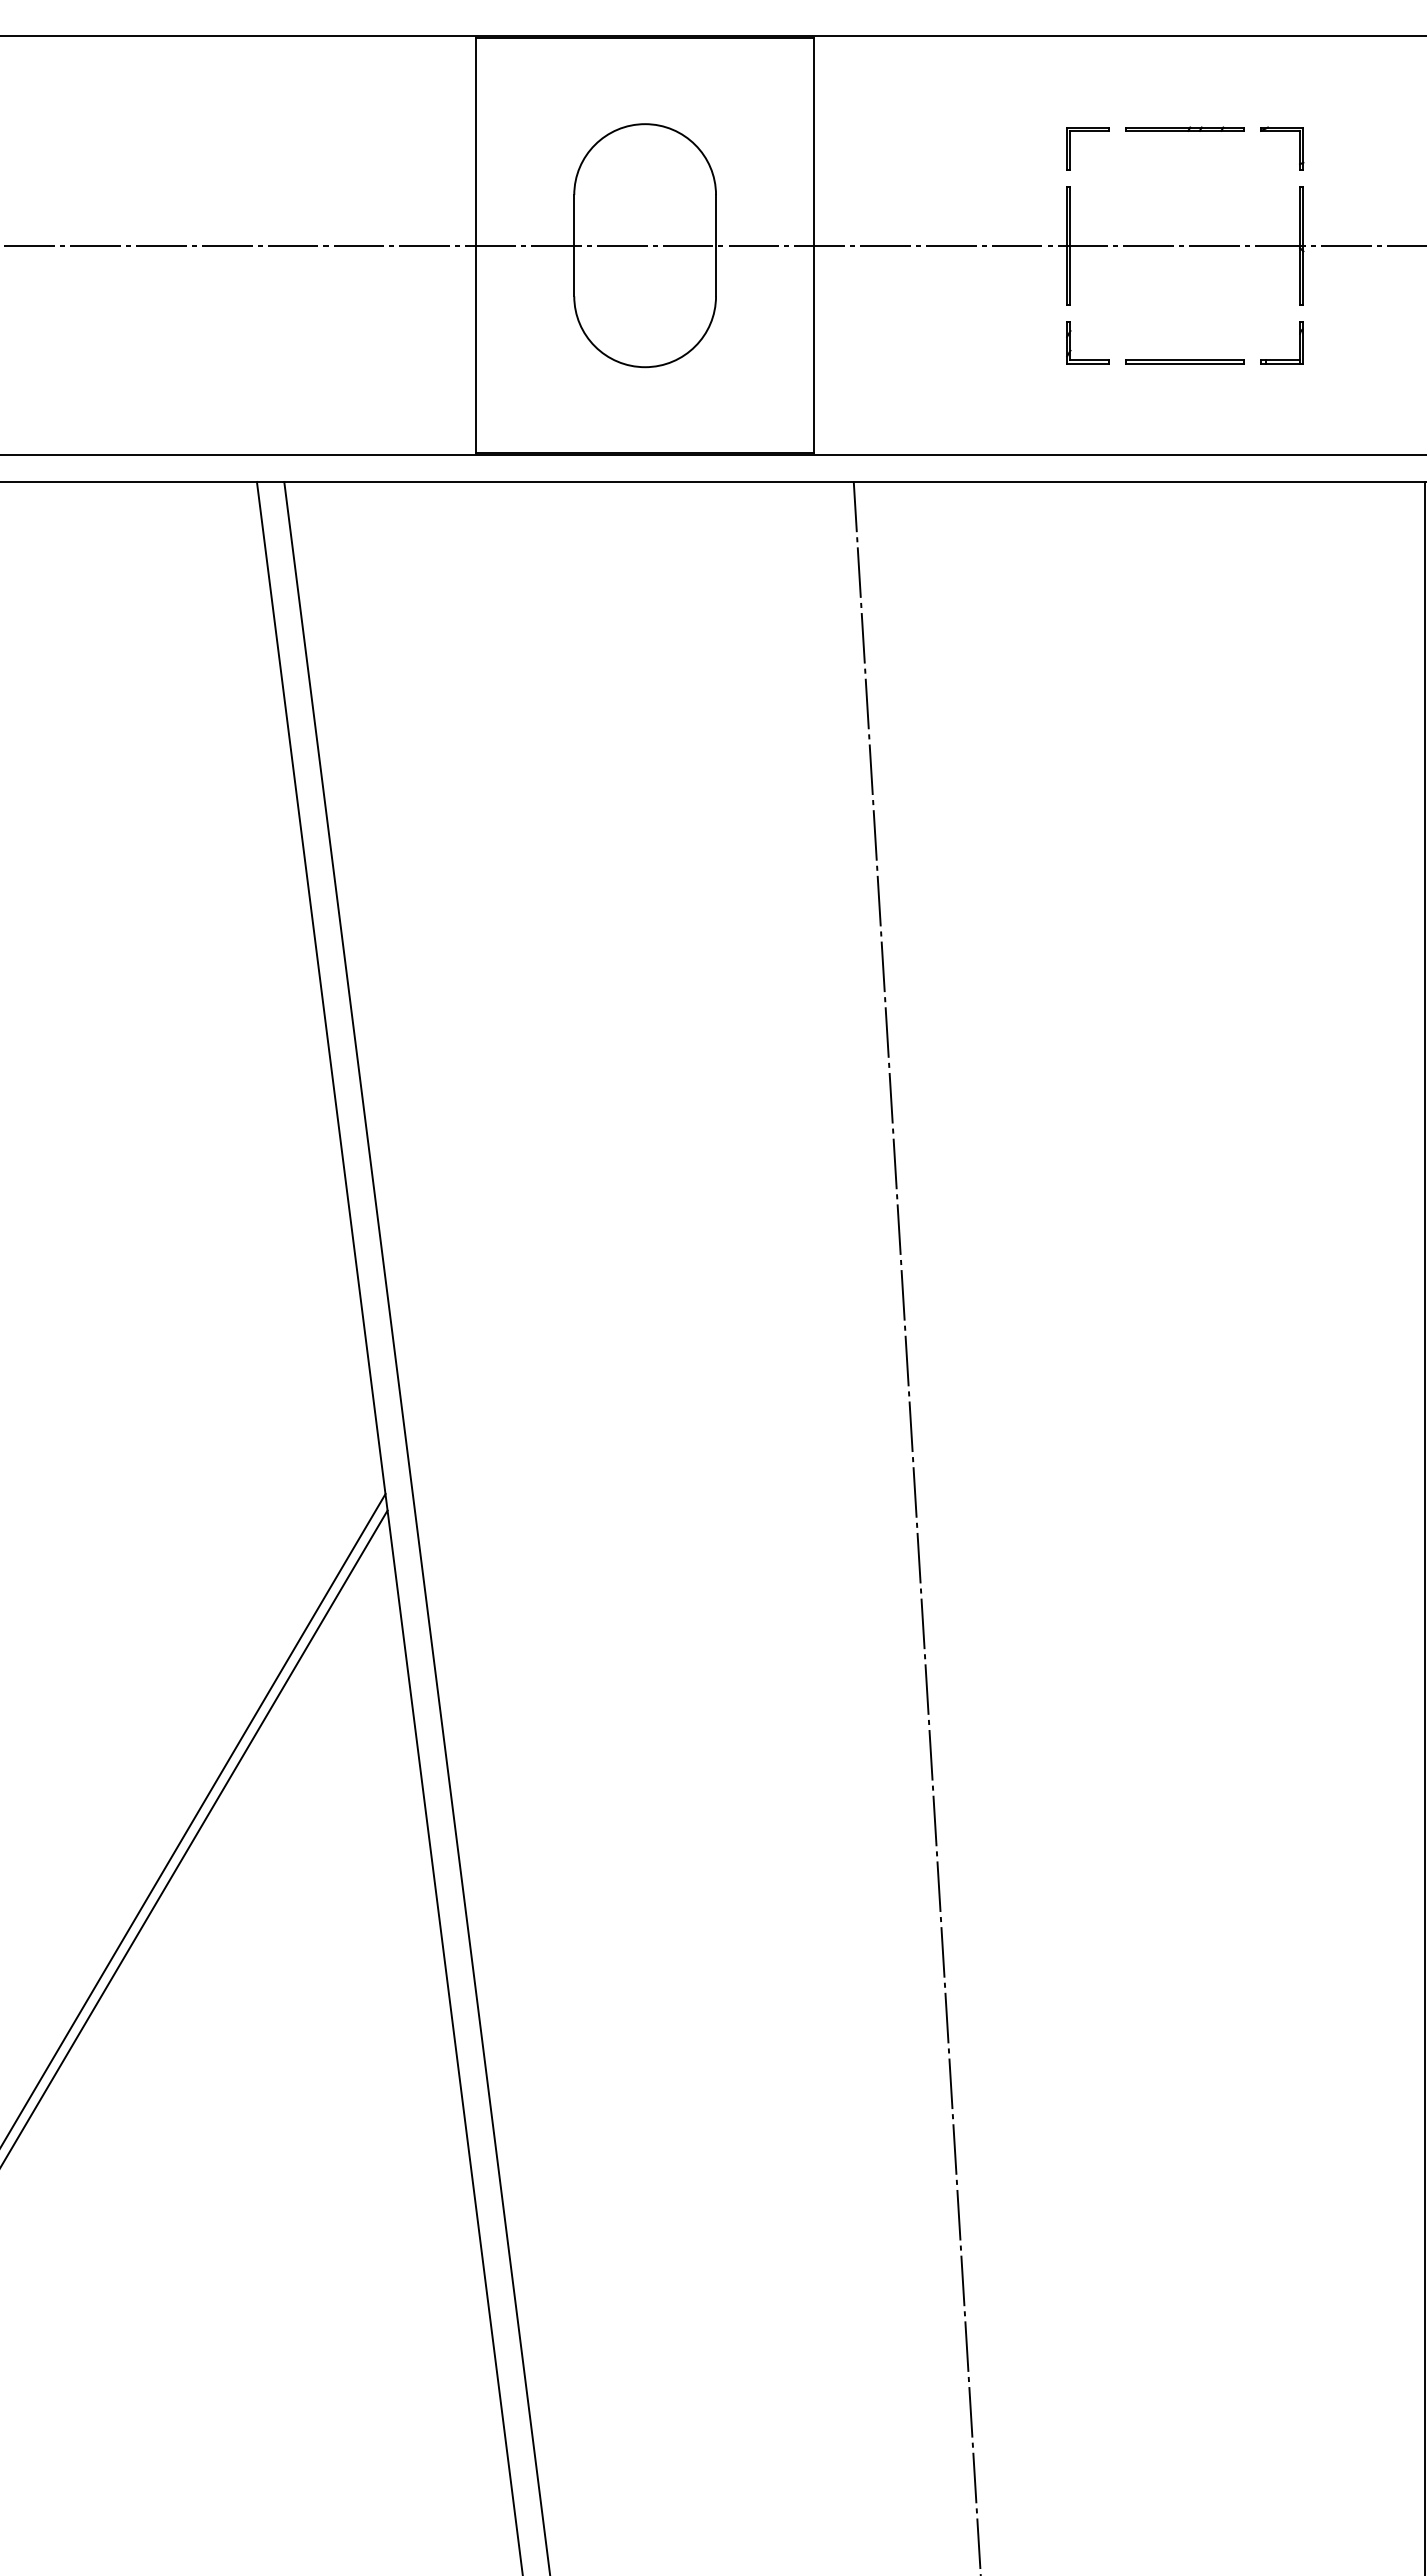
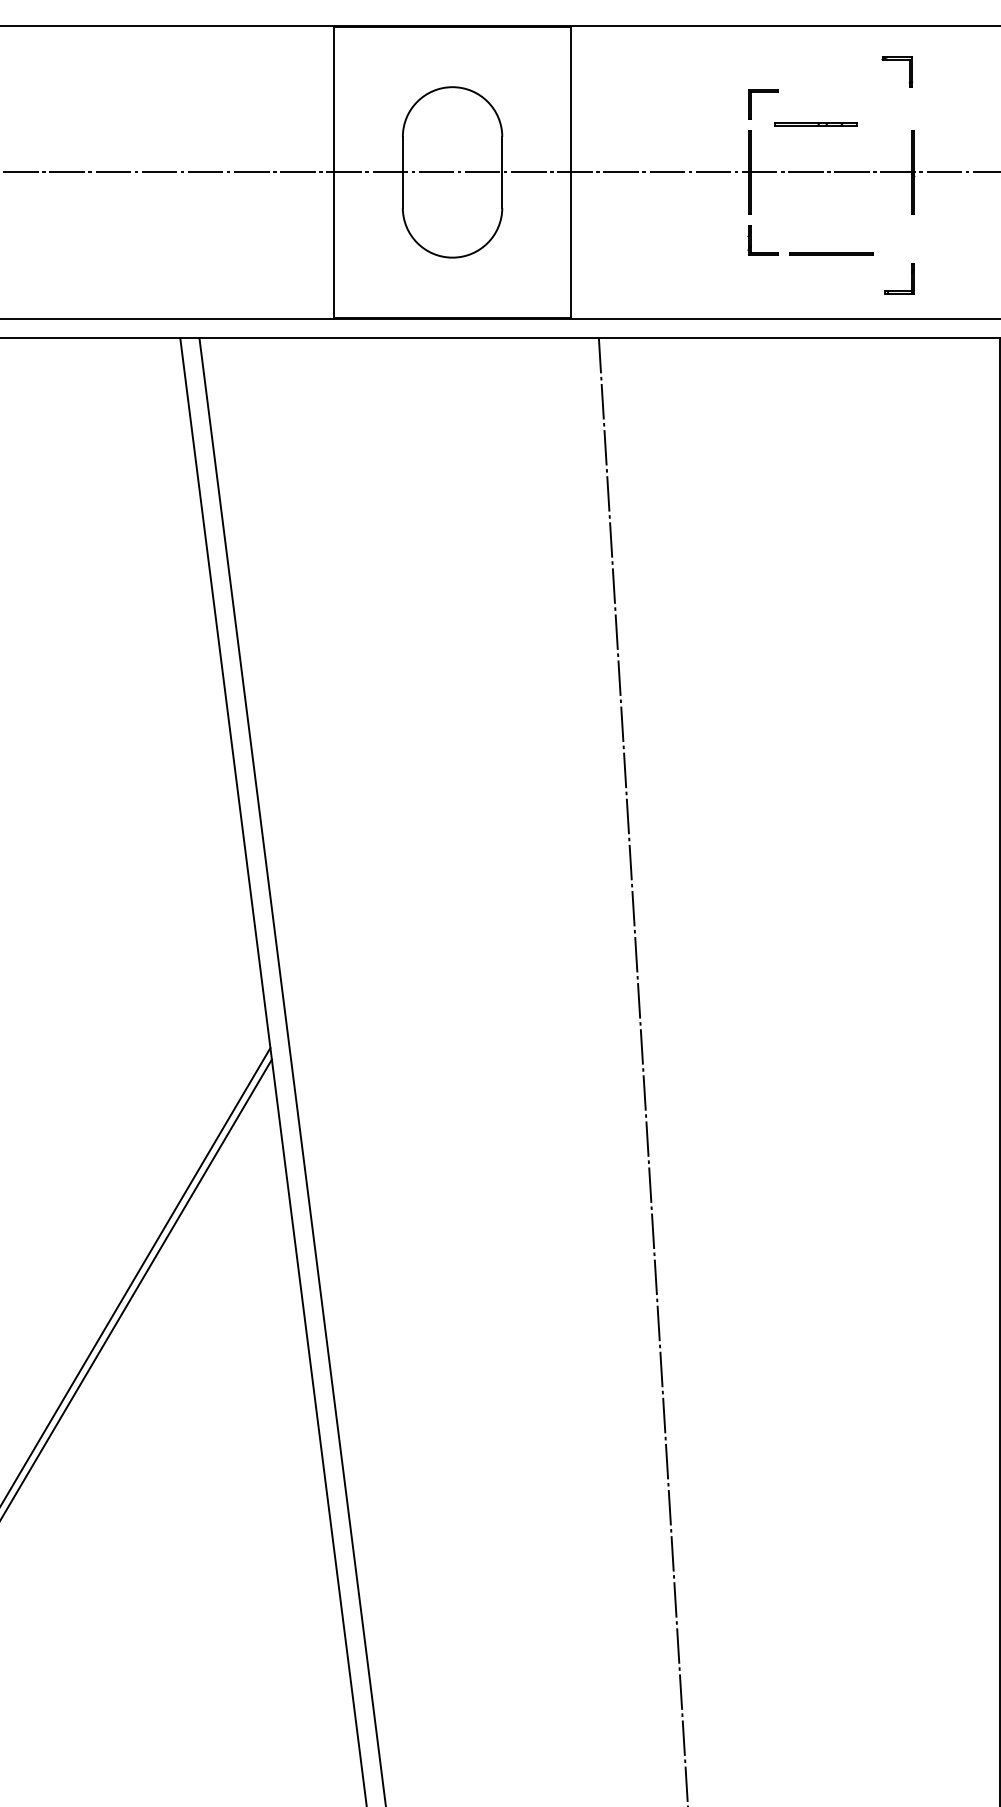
part: (1184, 128) -> (815, 123), moved
part: (1282, 131) -> (897, 60), moved
part: (1281, 359) -> (898, 290), moved

